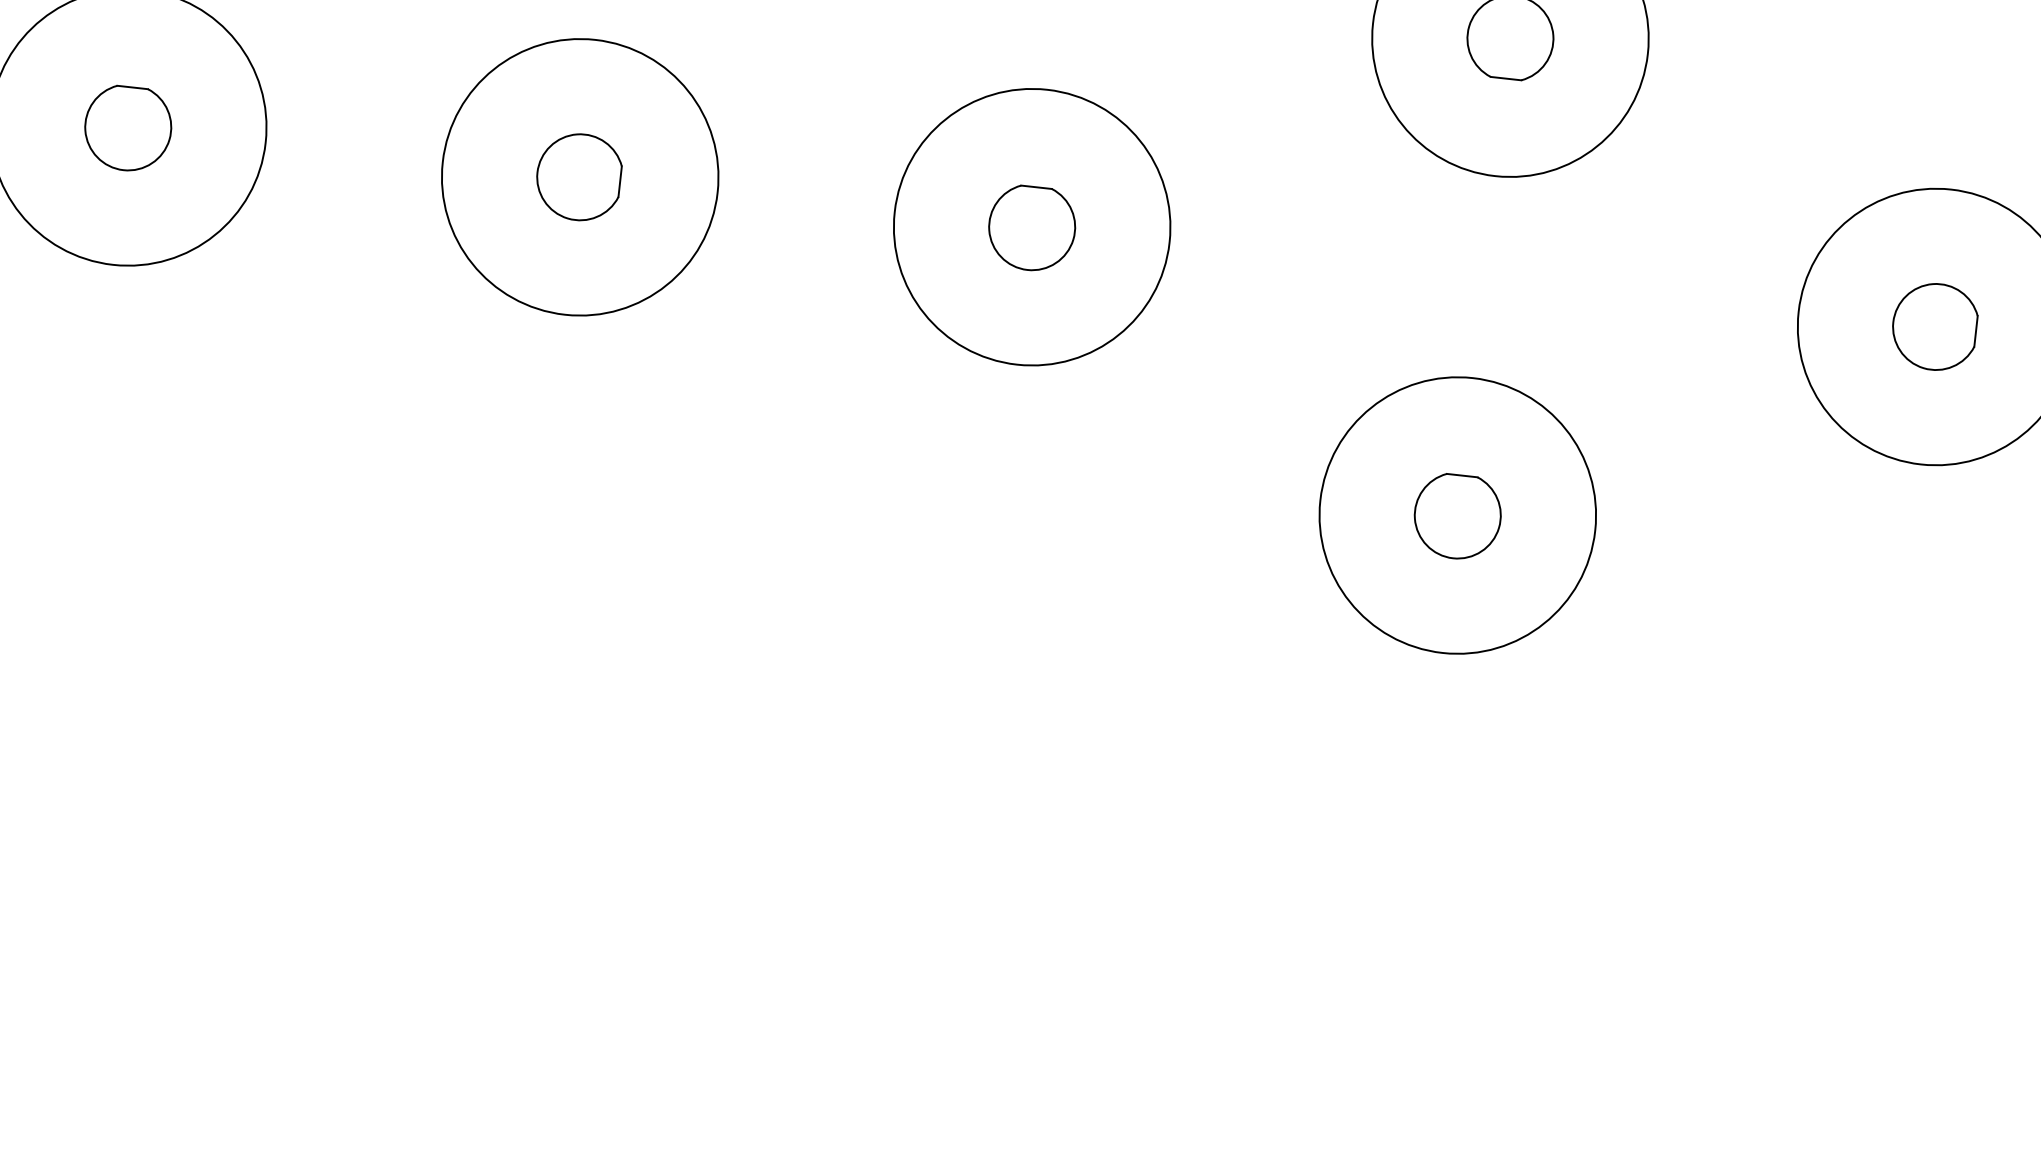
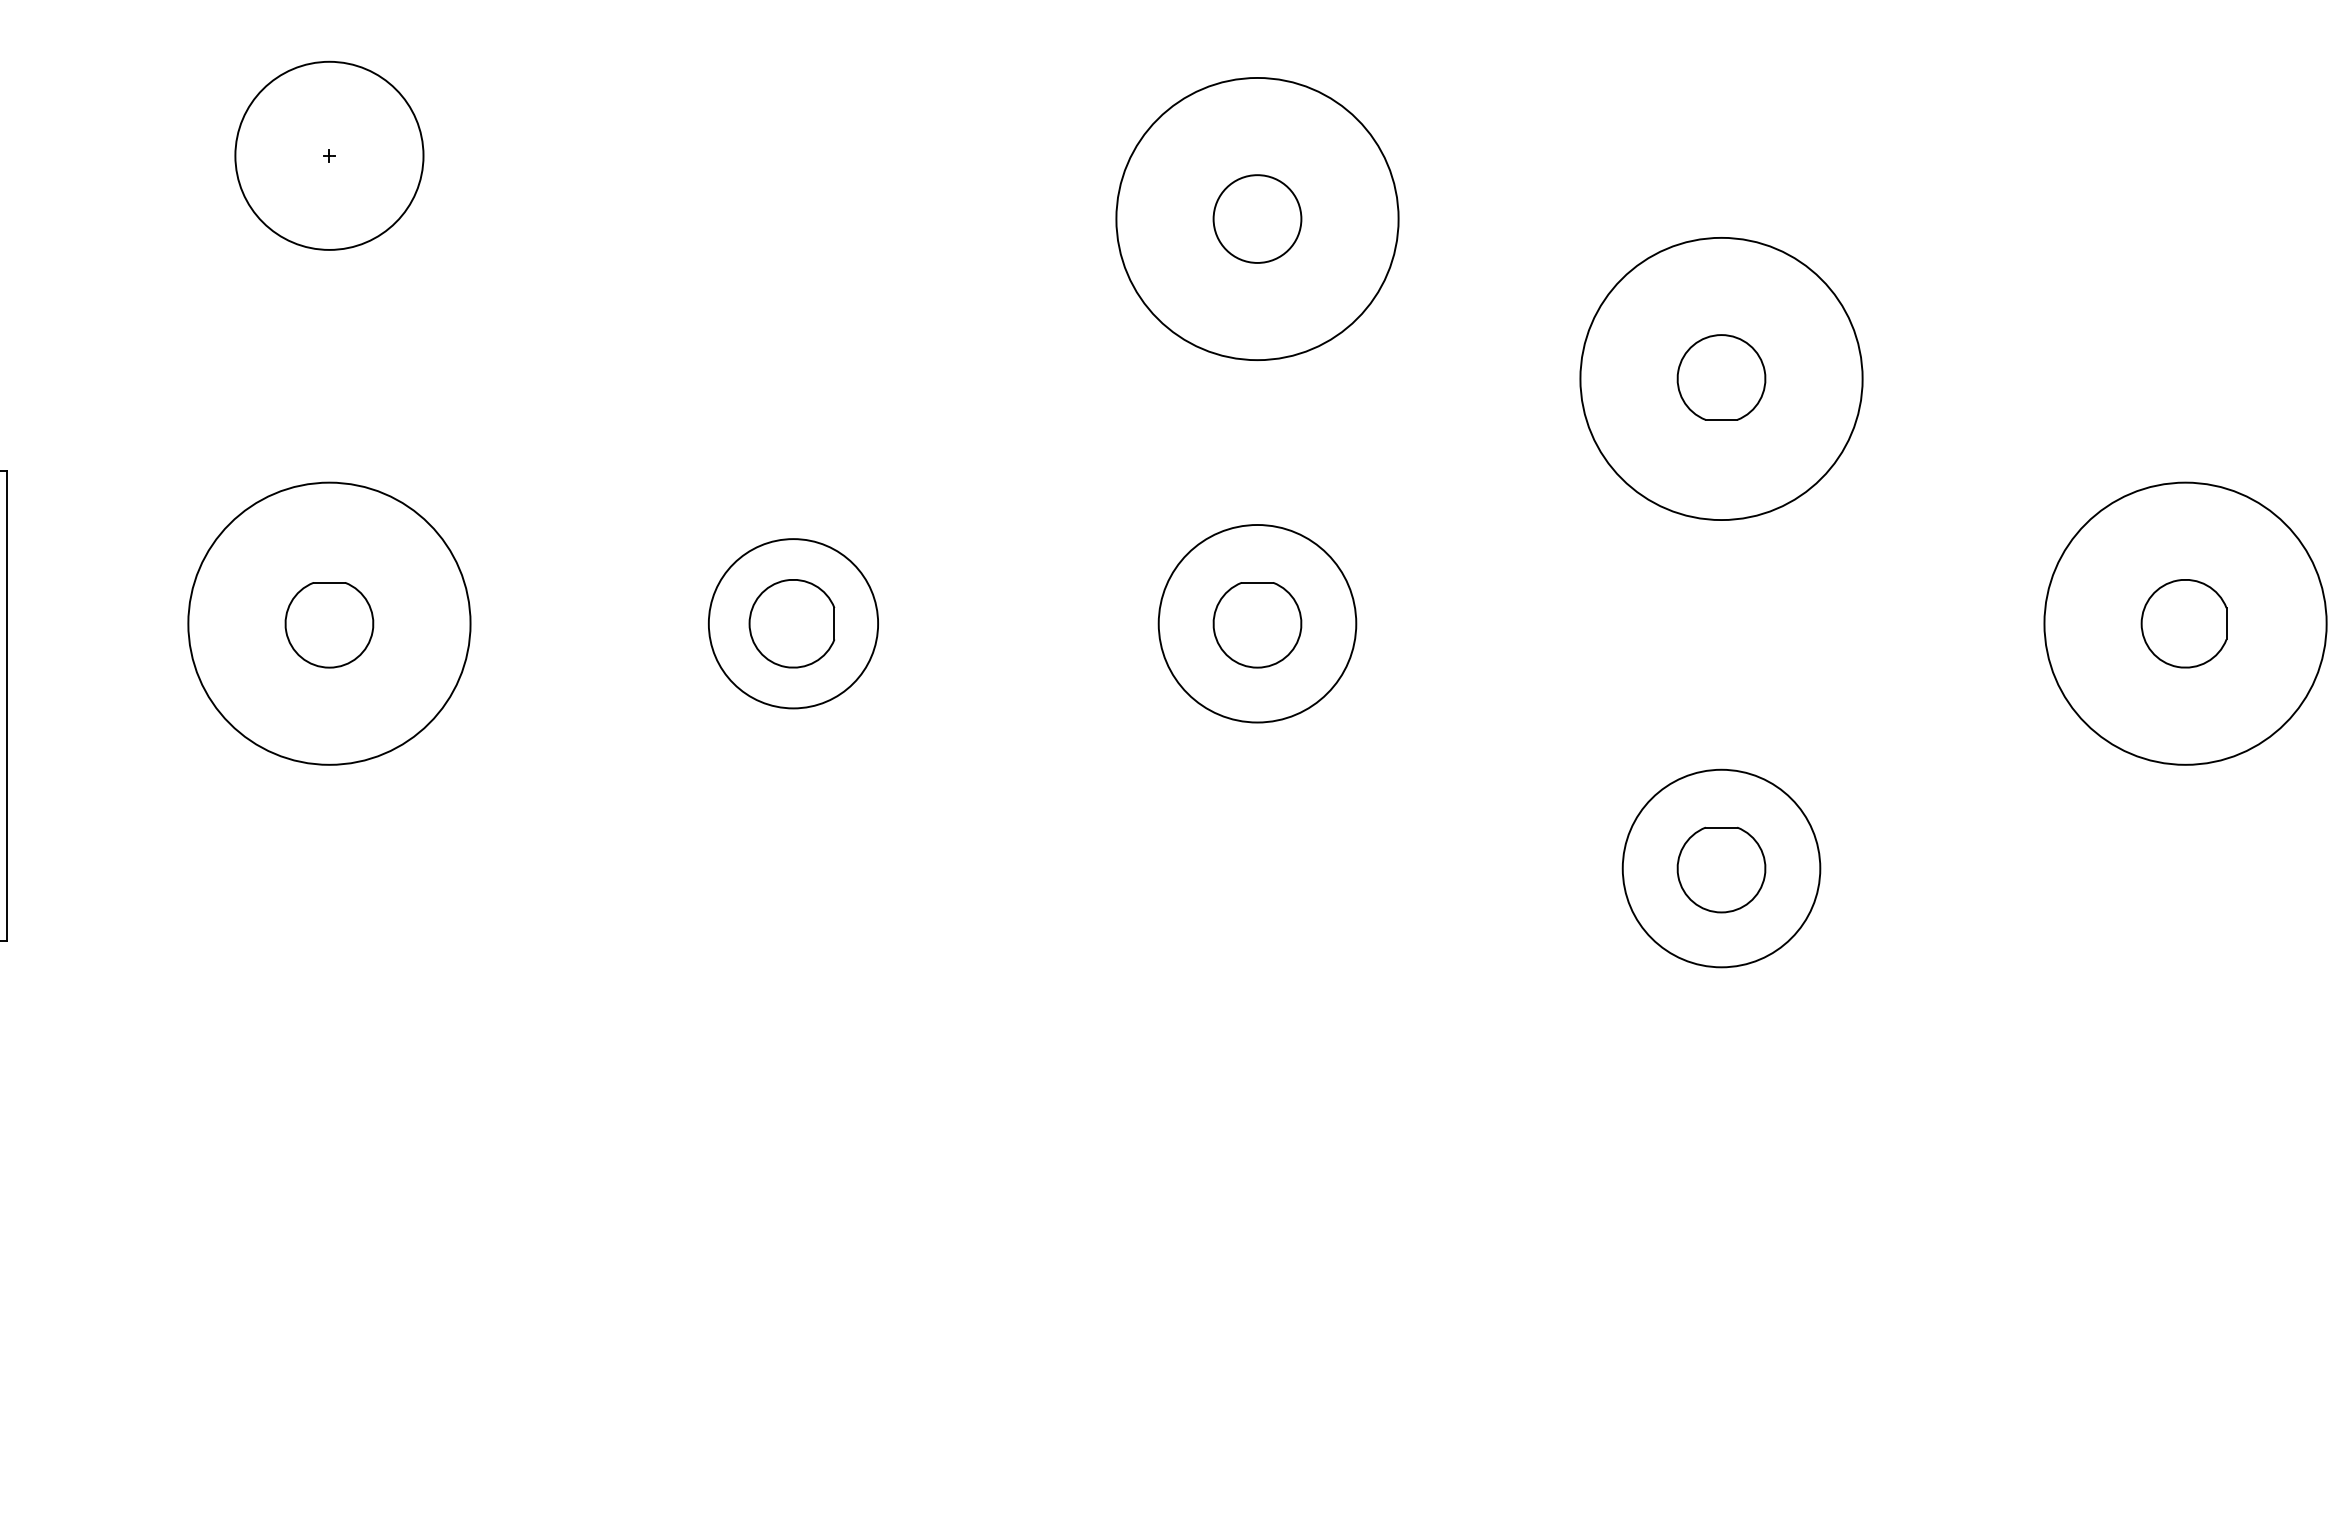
circle: (580, 177) -> (793, 623), size x0.6
circle: (1032, 226) -> (1257, 623), size x0.7
circle: (1457, 515) -> (1721, 868), size x0.7

